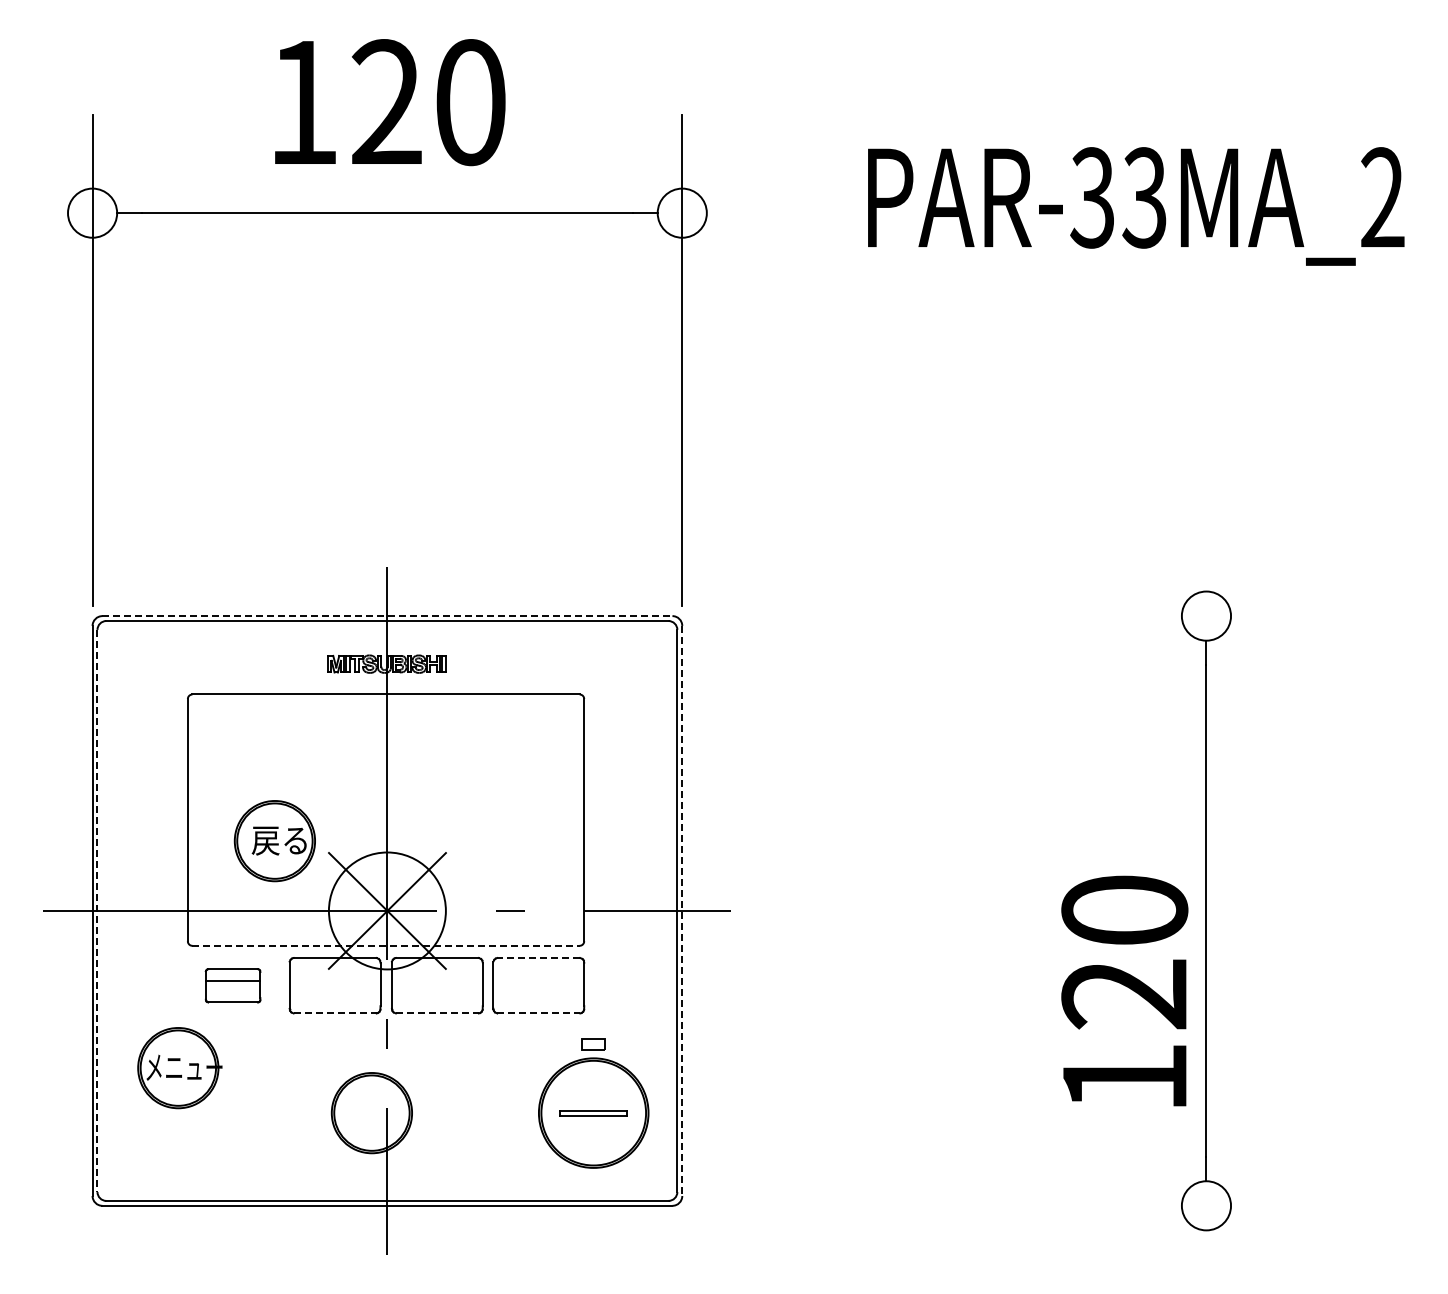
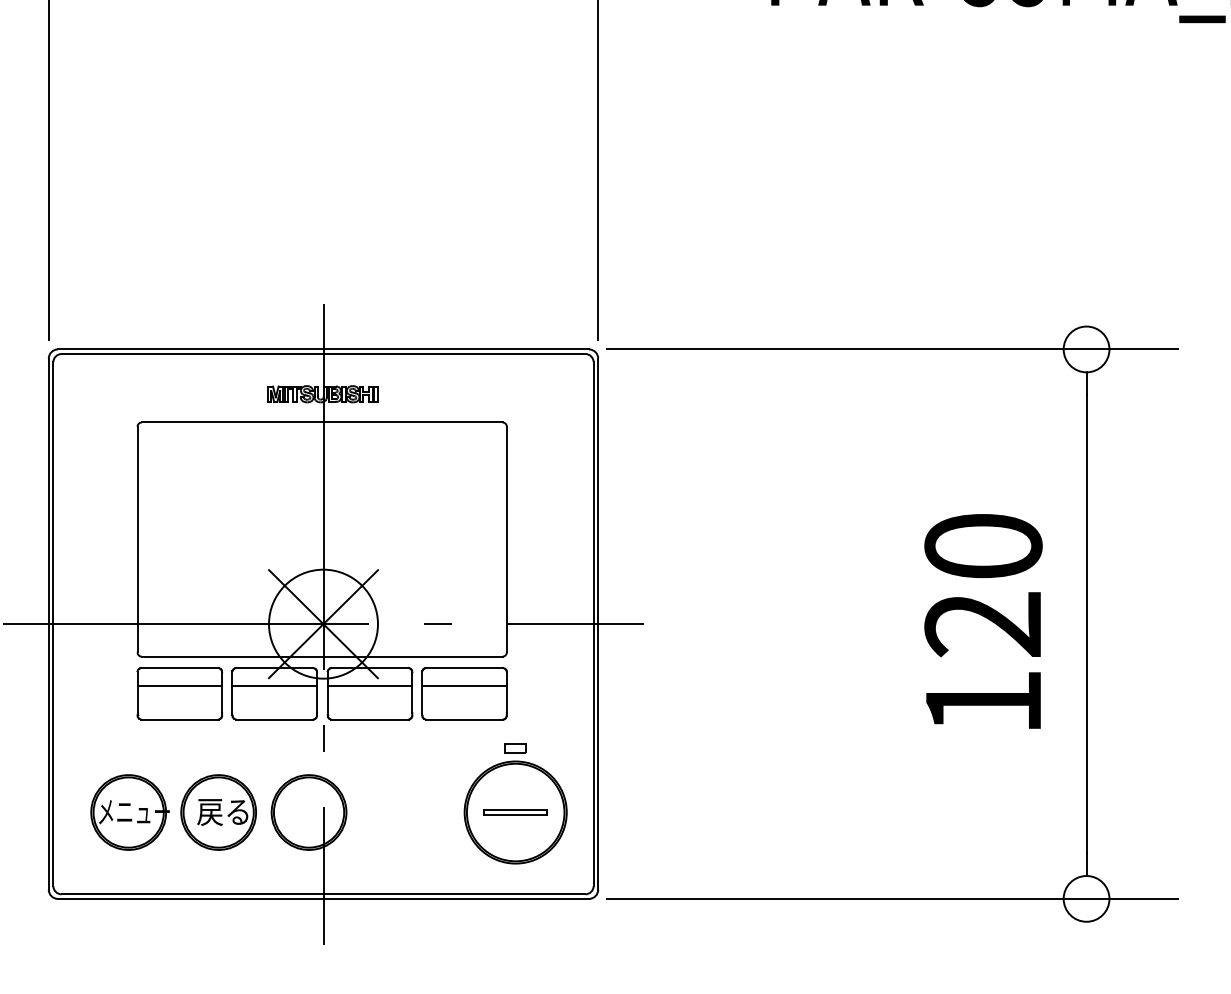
line: (387, 616) -> (323, 349), dashed -> solid
line: (998, 616) -> (892, 349), added
part: (274, 841) -> (218, 812), moved
line: (97, 911) -> (53, 624), dashed -> solid
line: (682, 911) -> (598, 624), dashed -> solid
line: (386, 945) -> (322, 656), dashed -> solid
line: (538, 958) -> (464, 668), dashed -> solid
line: (334, 977) -> (274, 686), added
line: (436, 977) -> (369, 686), added
line: (538, 977) -> (464, 686), added
part: (232, 985) -> (179, 693), size x1.67
text: (1124, 990) -> (983, 620), moved
line: (335, 1013) -> (275, 719), dashed -> solid
line: (437, 1013) -> (370, 719), dashed -> solid
line: (538, 1013) -> (464, 719), dashed -> solid
part: (179, 1068) -> (129, 812), moved
line: (998, 1205) -> (892, 898), added

